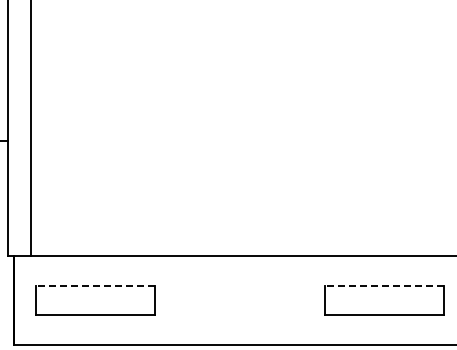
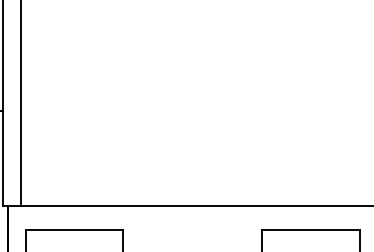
line: (95, 285) -> (74, 229), dashed -> solid
line: (384, 285) -> (310, 229), dashed -> solid

